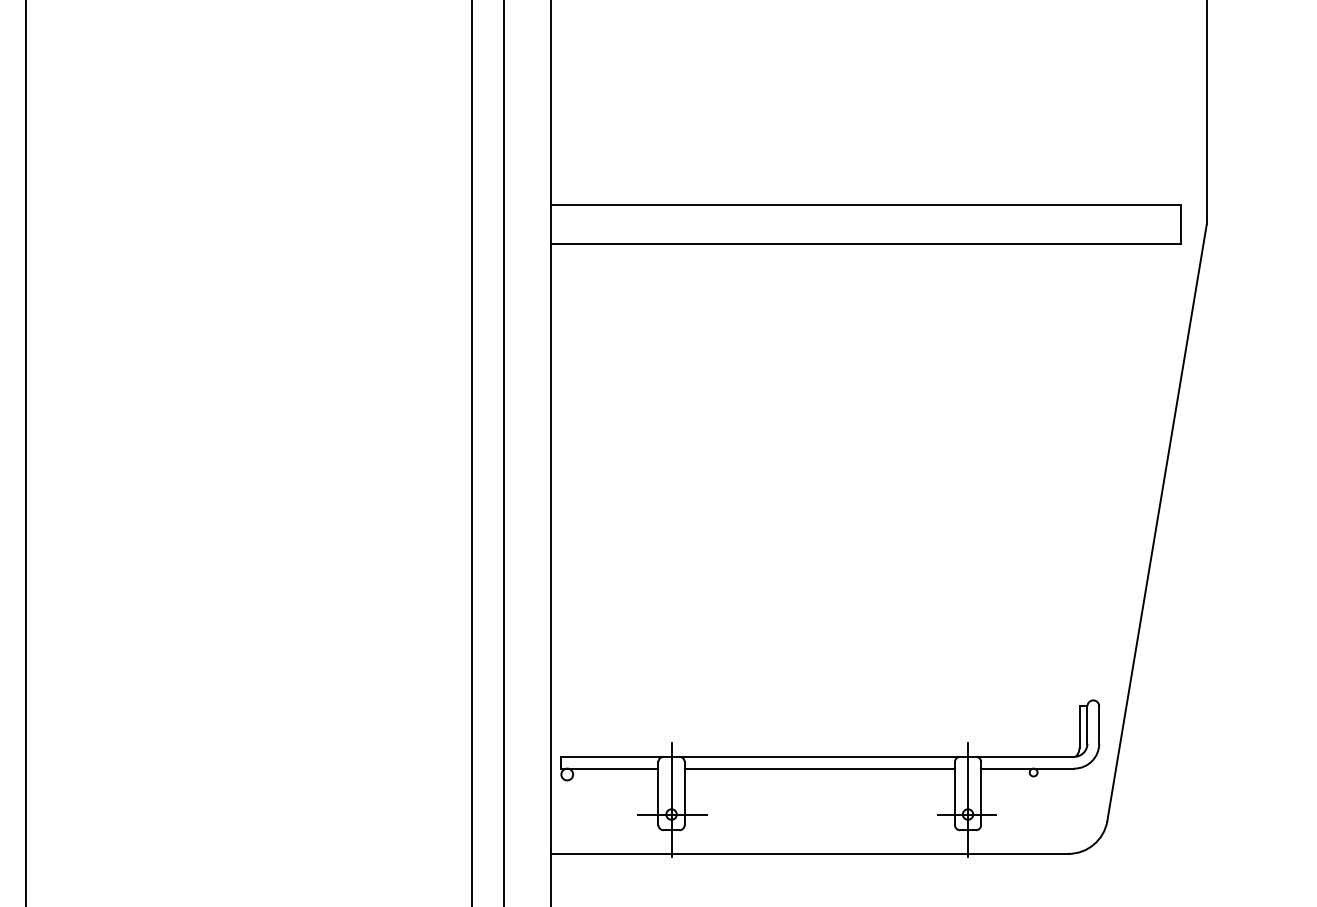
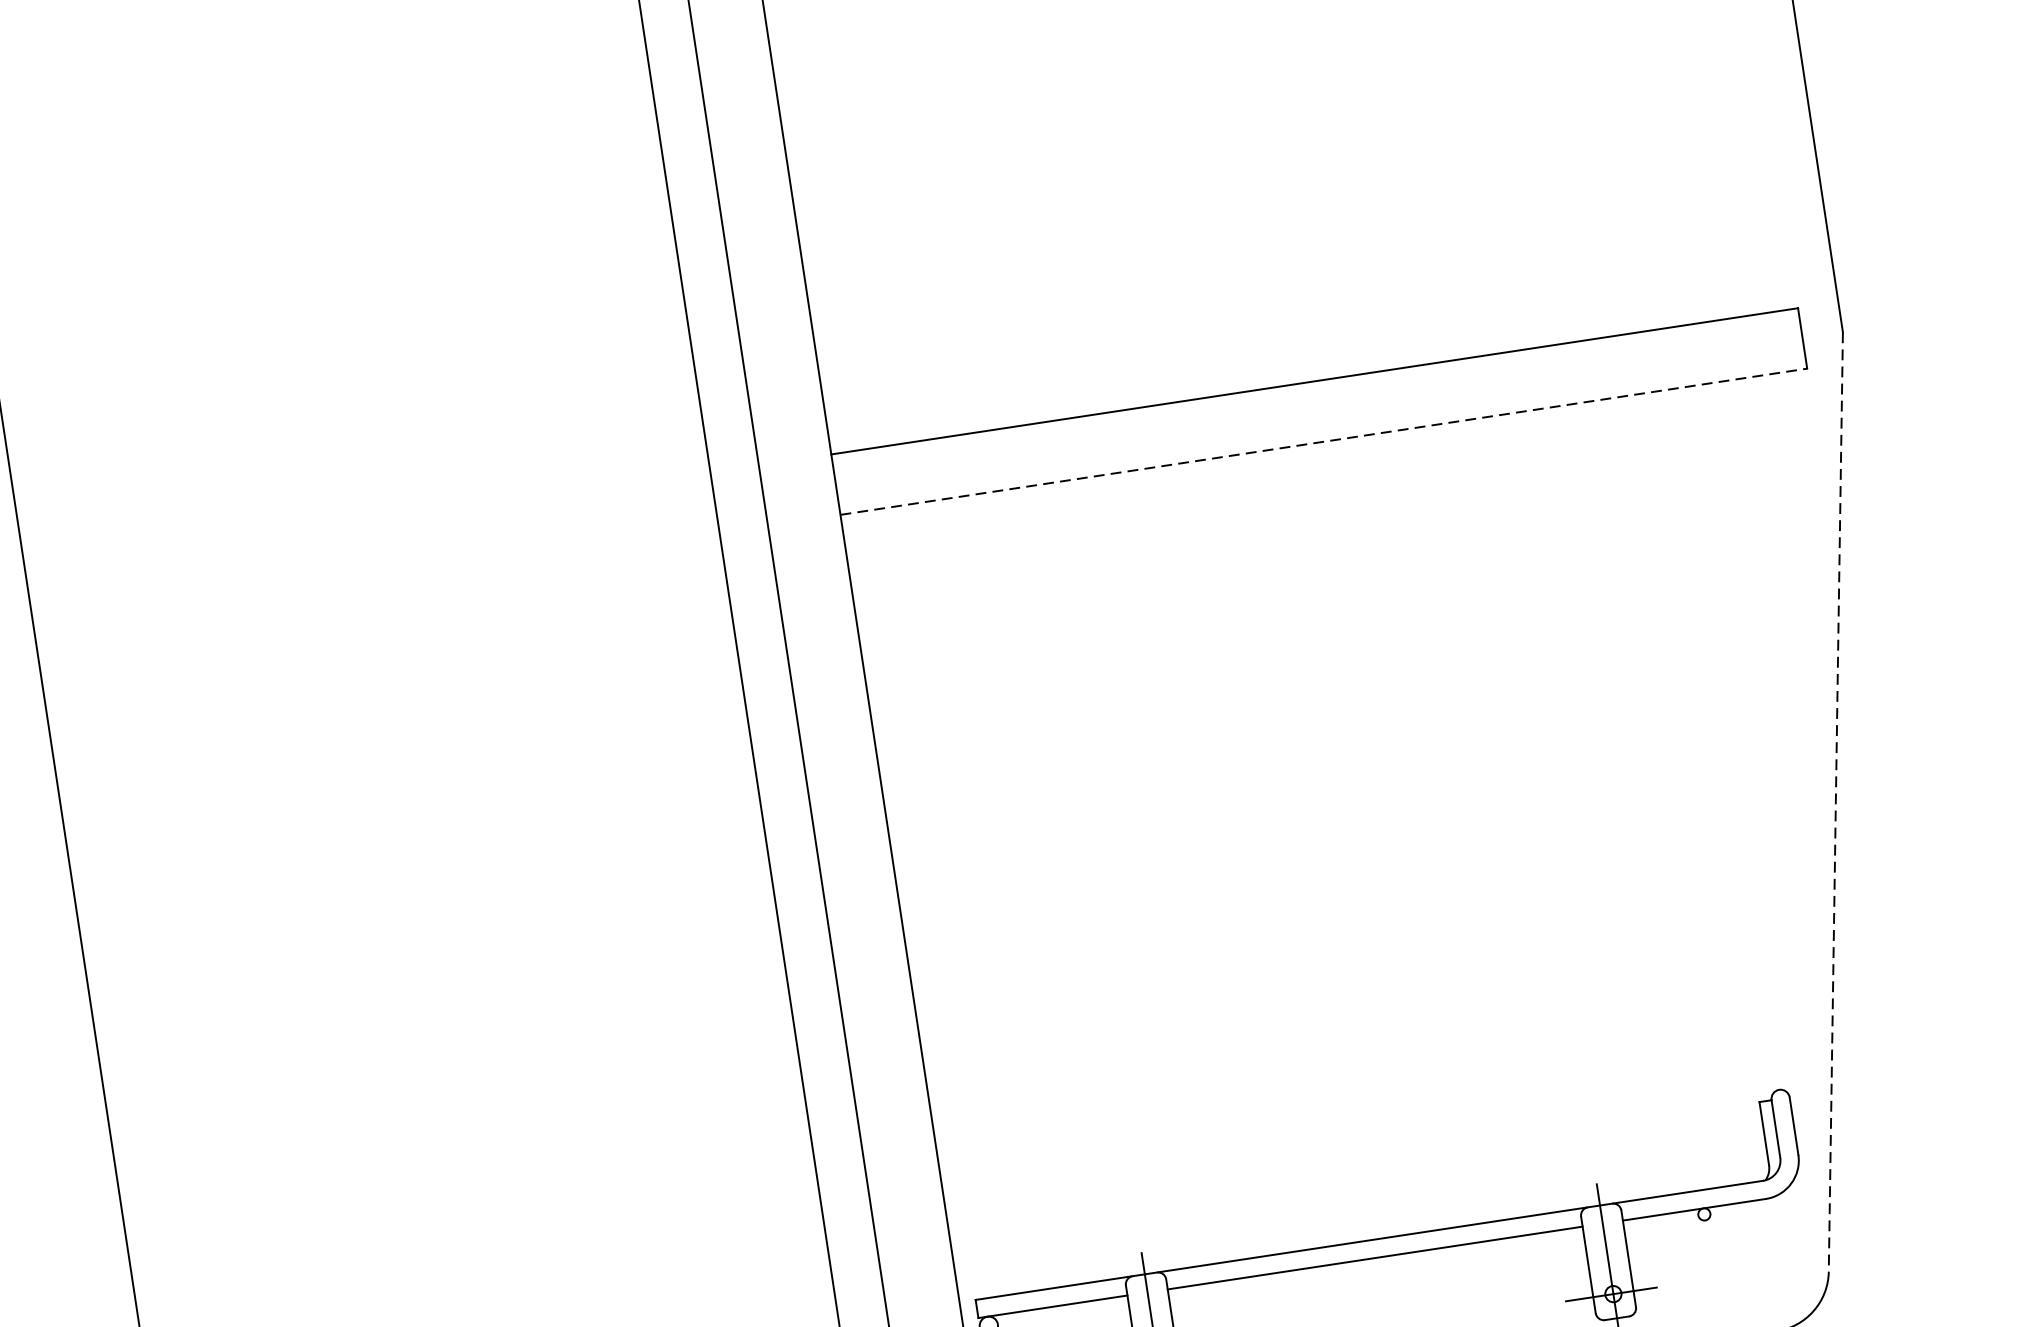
line: (865, 243) -> (1323, 441), solid -> dashed
line: (1157, 522) -> (1836, 801), solid -> dashed

